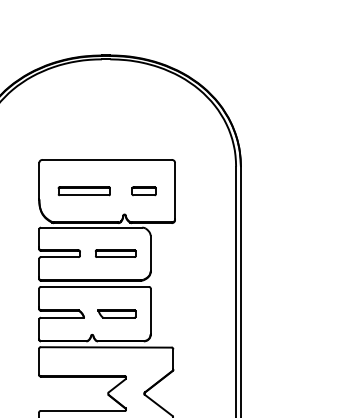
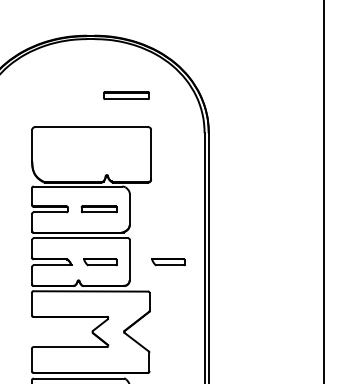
part: (84, 191) -> (126, 95), moved
part: (143, 191) -> (123, 154), removed
part: (194, 314) -> (168, 262), added

